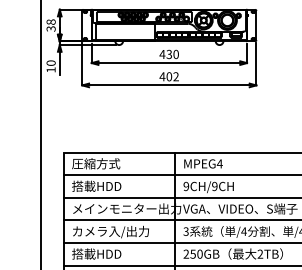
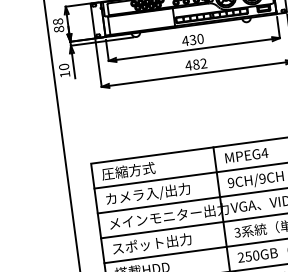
text: (50, 28) -> (58, 28), 38 -> 88
text: (169, 77) -> (196, 65), 402 -> 482
text: (110, 186) -> (147, 194), 搭載HDD -> カメラ入/出力
text: (110, 231) -> (154, 243), カメラ入/出力 -> スポット出力

